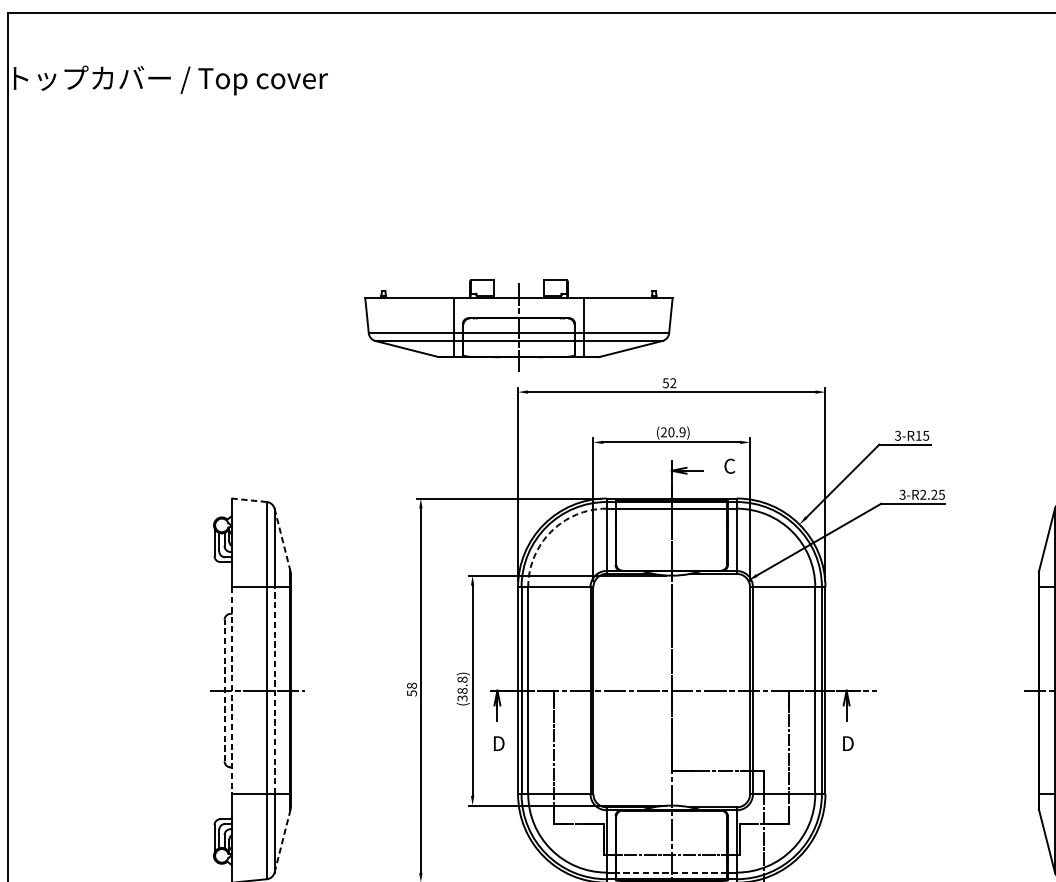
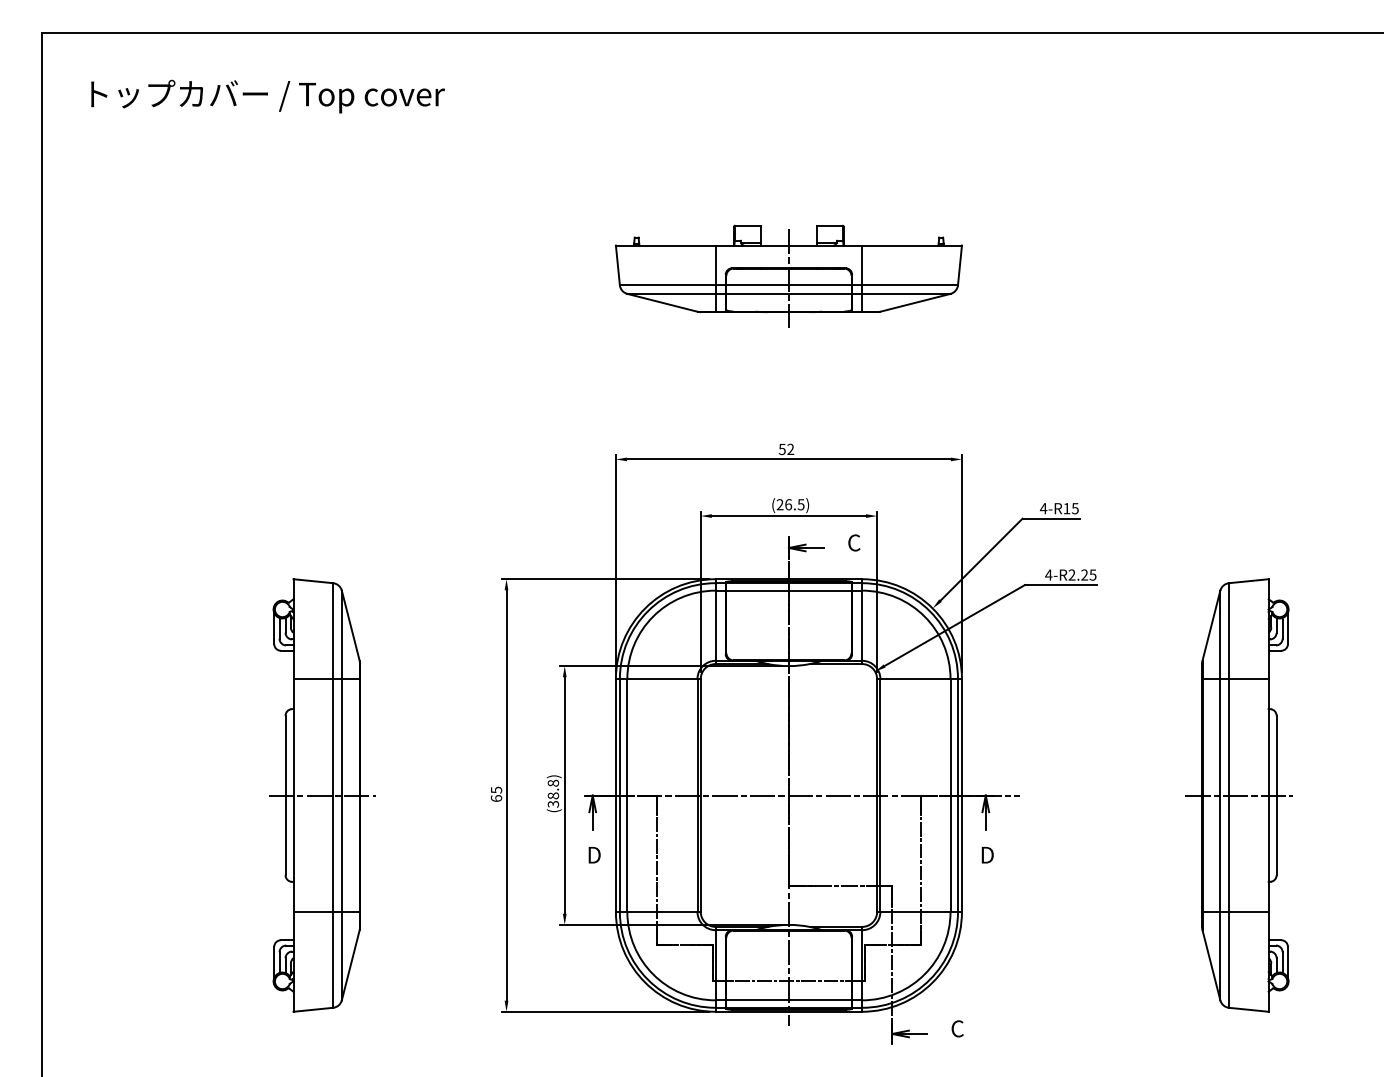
text: (170, 80) -> (267, 96), moved
part: (518, 324) -> (788, 275), moved
text: (676, 432) -> (794, 504), (20.9) -> (26.5)
text: (897, 435) -> (1043, 508), 3-R15 -> 4-R15
text: (902, 494) -> (1048, 574), 3-R2.25 -> 4-R2.25
line: (249, 500) -> (313, 581), dashed -> solid
arc: (551, 531) -> (653, 616), dashed -> solid
line: (282, 540) -> (350, 626), dashed -> solid
text: (411, 689) -> (496, 794), 58 -> 65
line: (224, 690) -> (285, 795), dashed -> solid
line: (274, 690) -> (341, 795), dashed -> solid
line: (231, 691) -> (293, 796), dashed -> solid
line: (282, 840) -> (350, 964), dashed -> solid
line: (671, 872) -> (788, 1000), dashed -> solid

